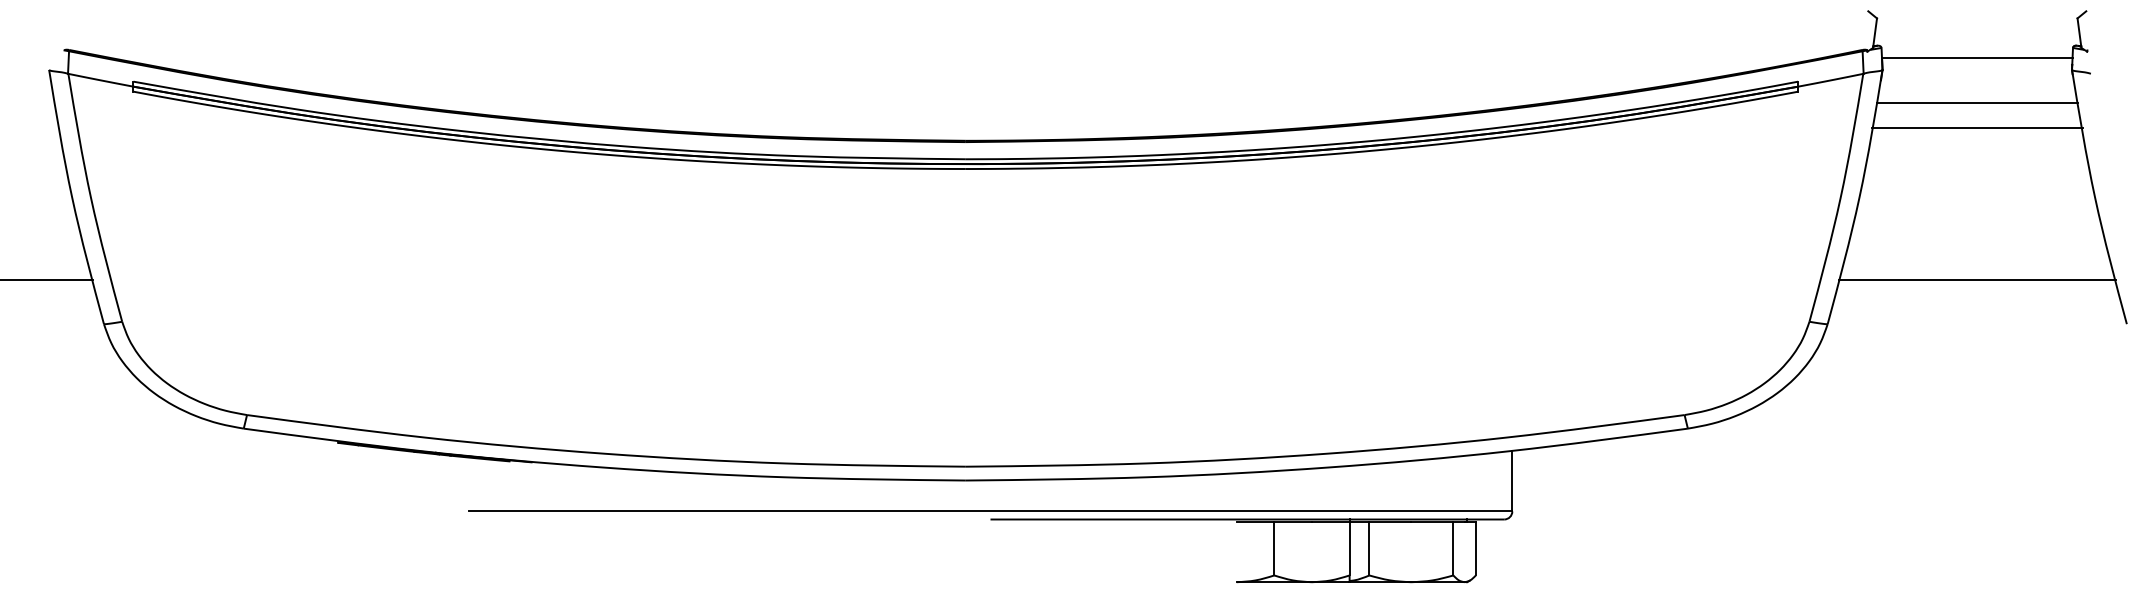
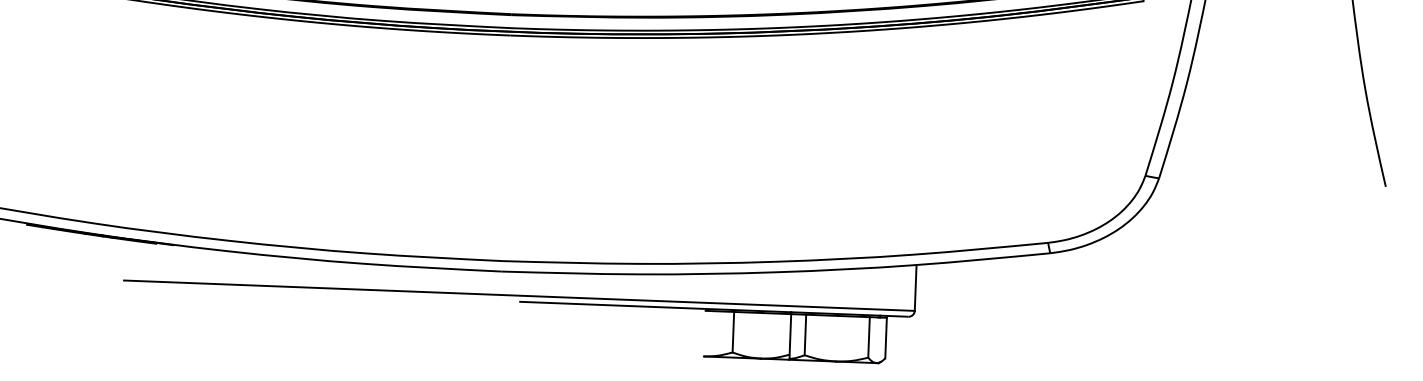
line: (1976, 102) -> (1278, 14), removed
line: (1977, 127) -> (1278, 33), removed
line: (1976, 279) -> (1273, 148), removed

